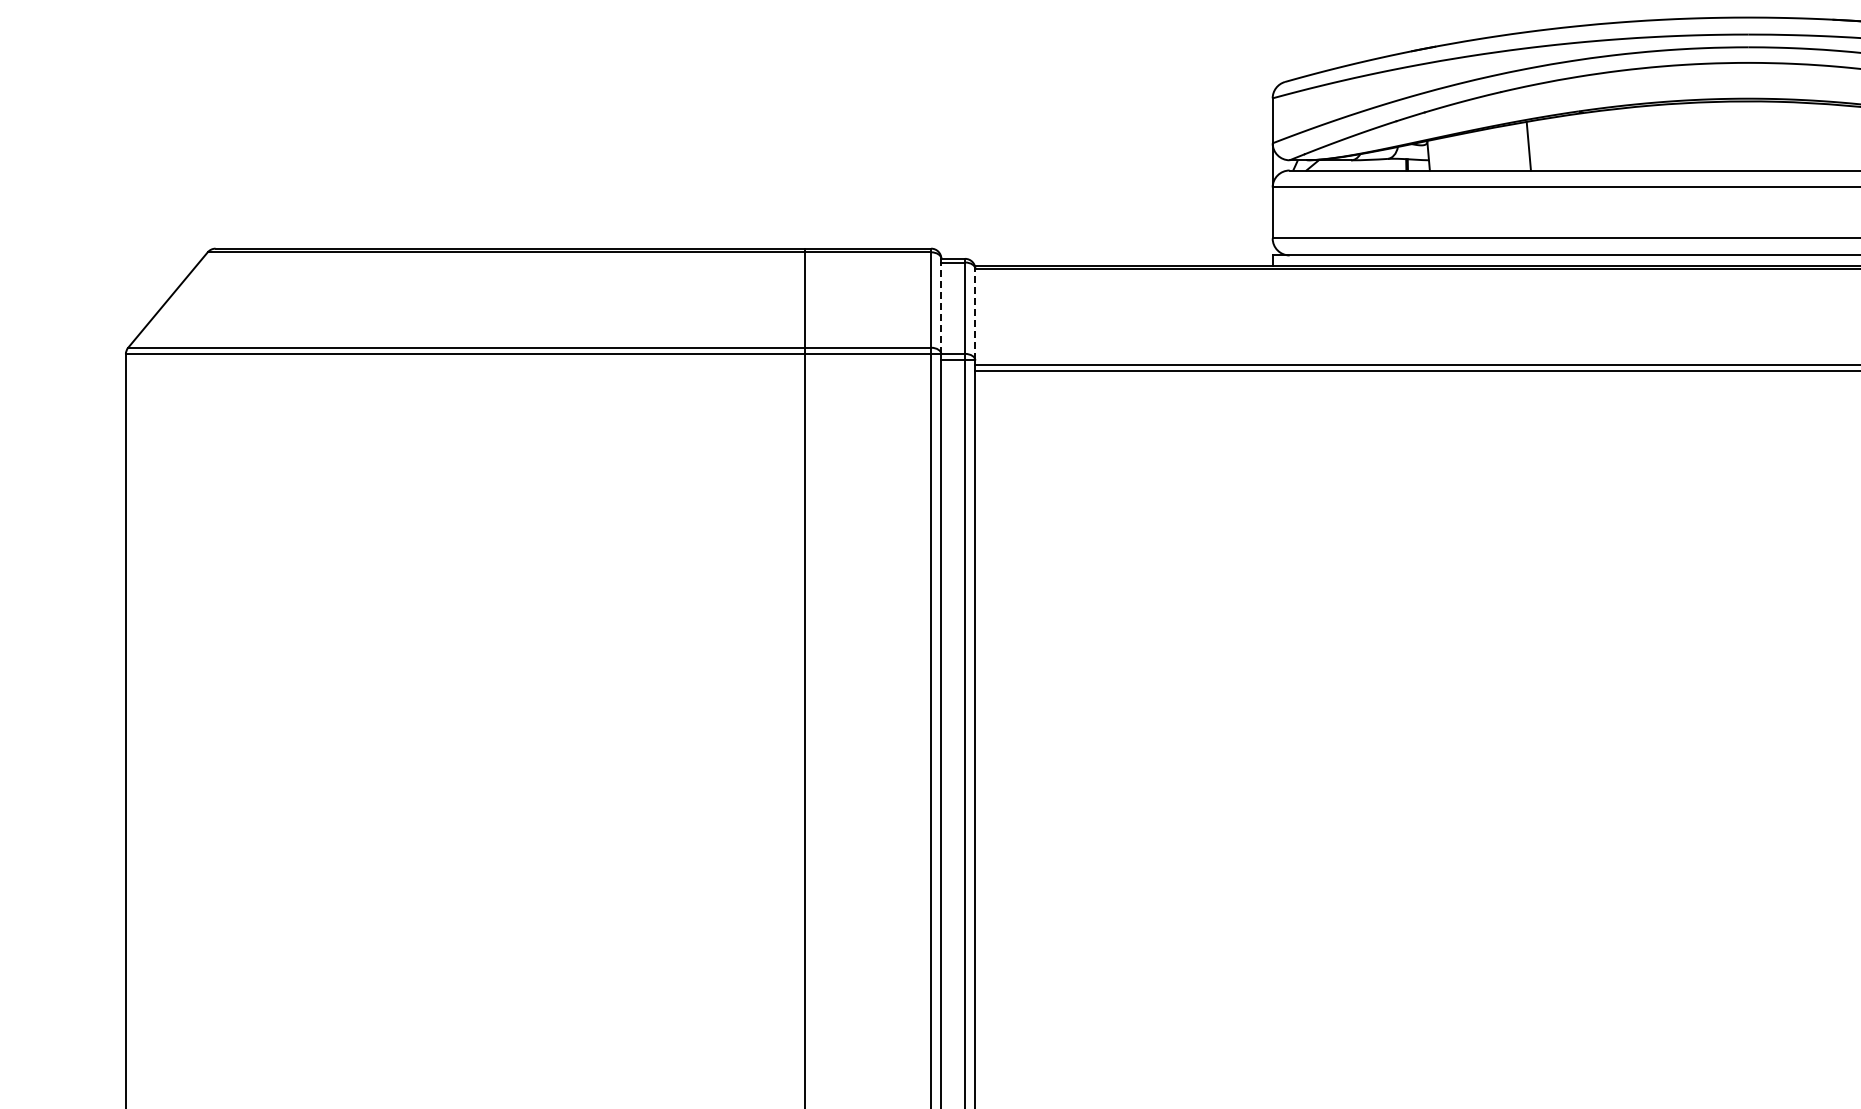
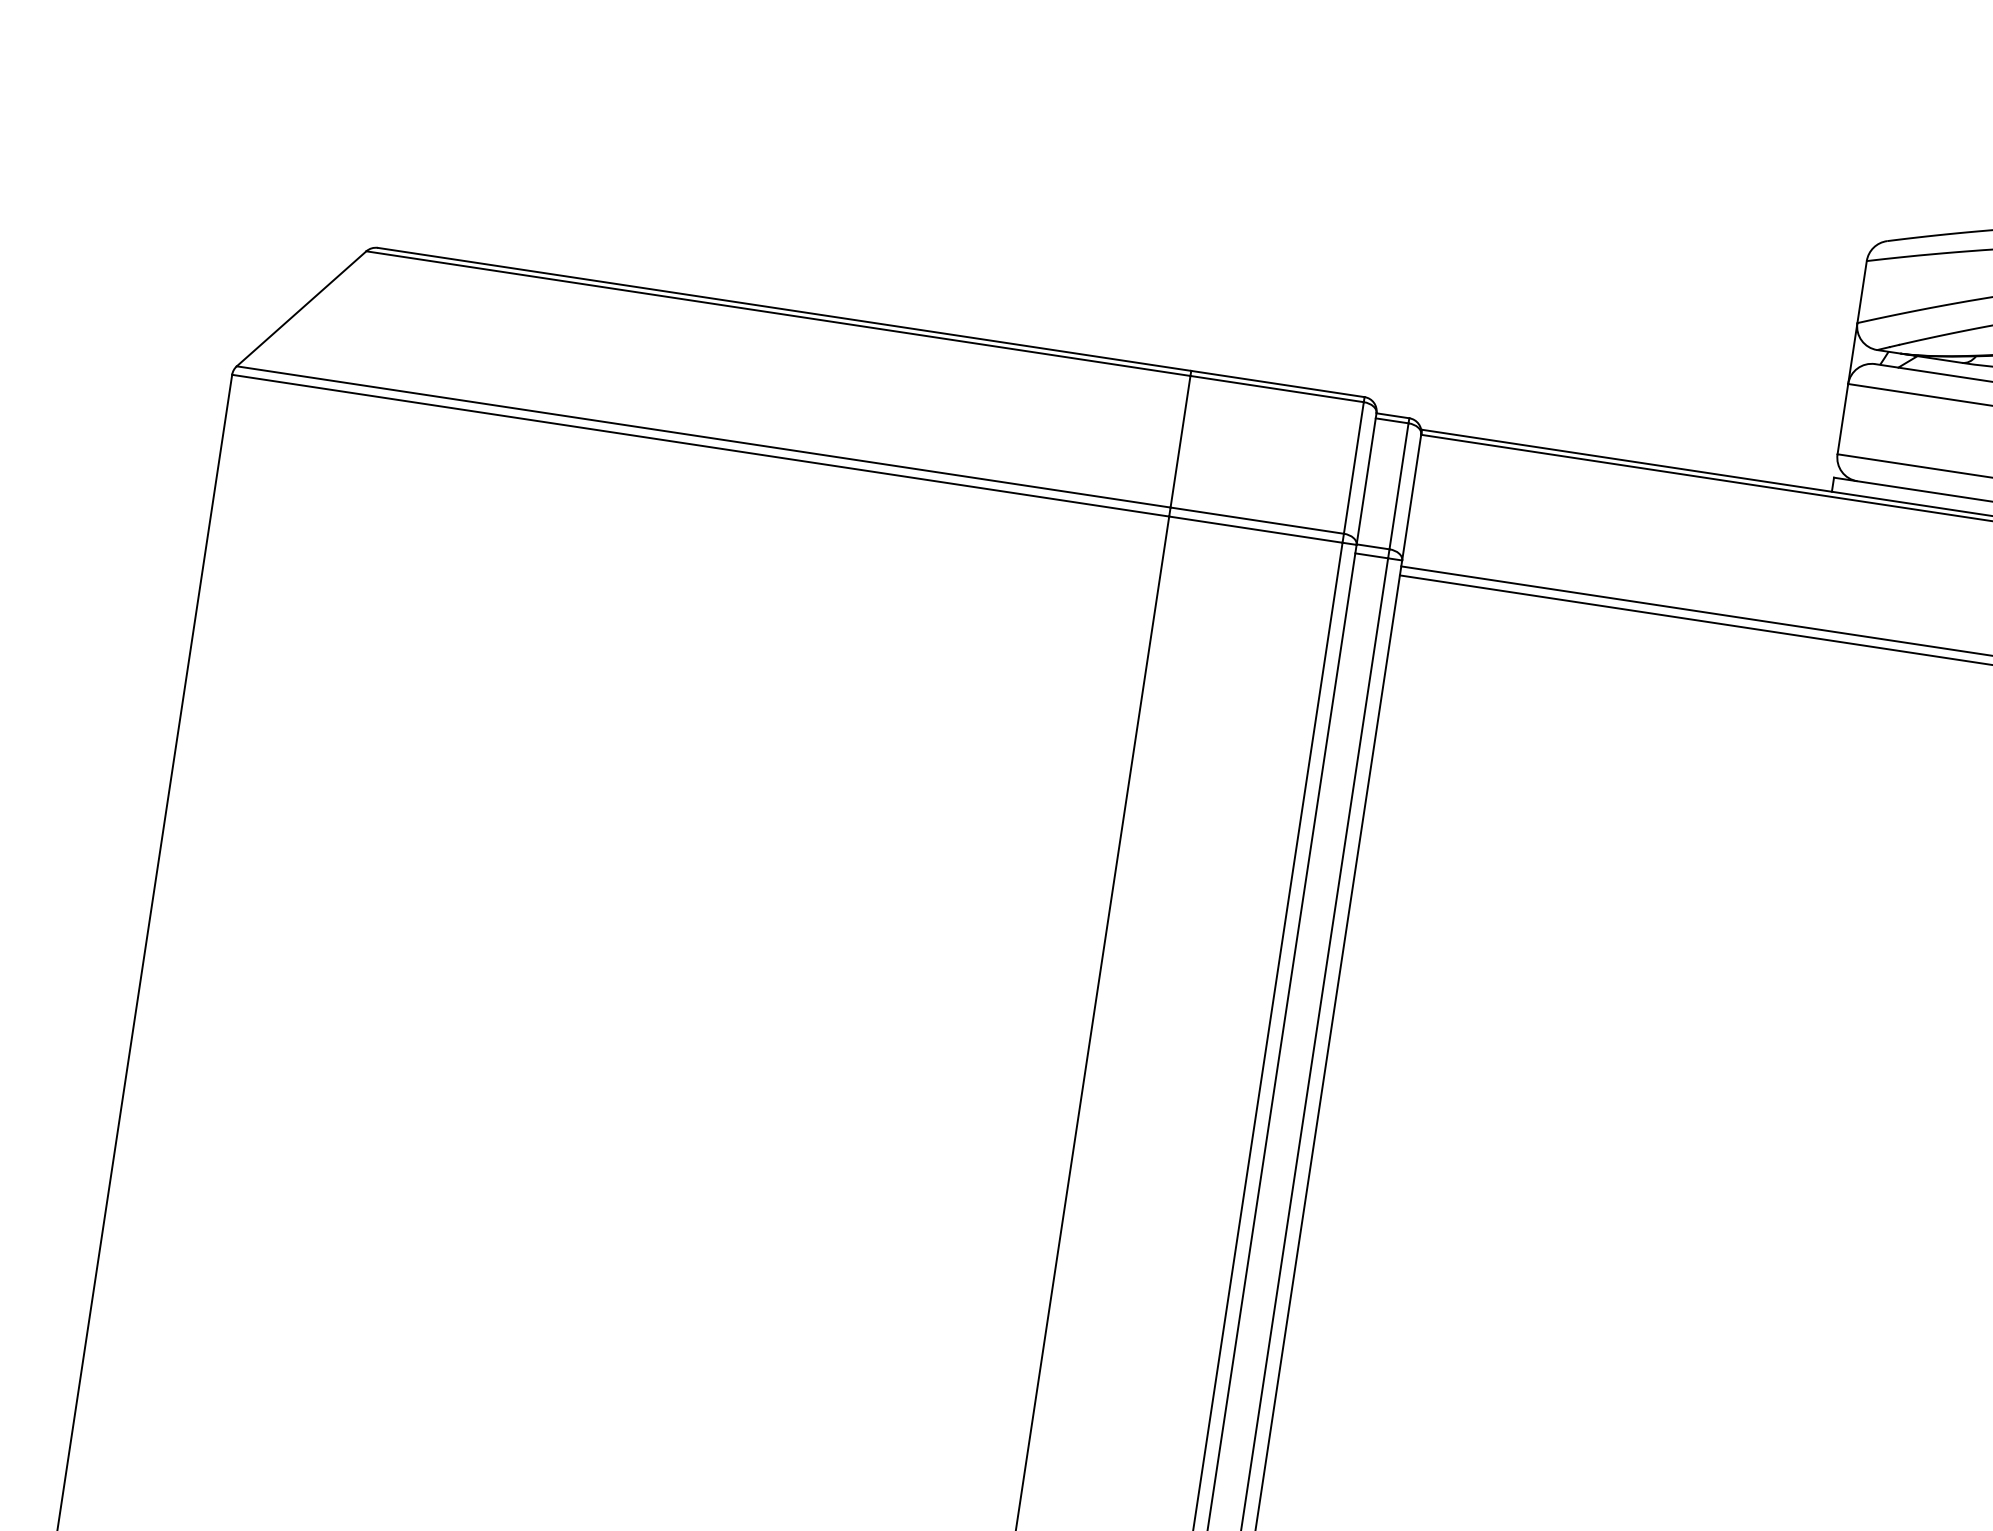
line: (941, 306) -> (1366, 479), dashed -> solid
line: (975, 314) -> (1411, 497), dashed -> solid

